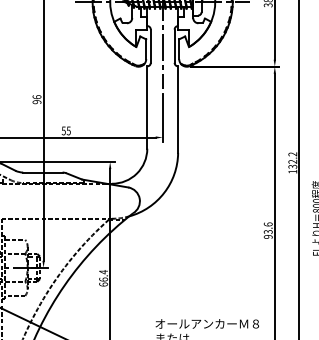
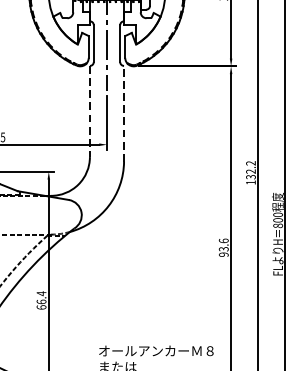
line: (147, 108) -> (90, 112), solid -> dashed
line: (178, 109) -> (124, 113), solid -> dashed

